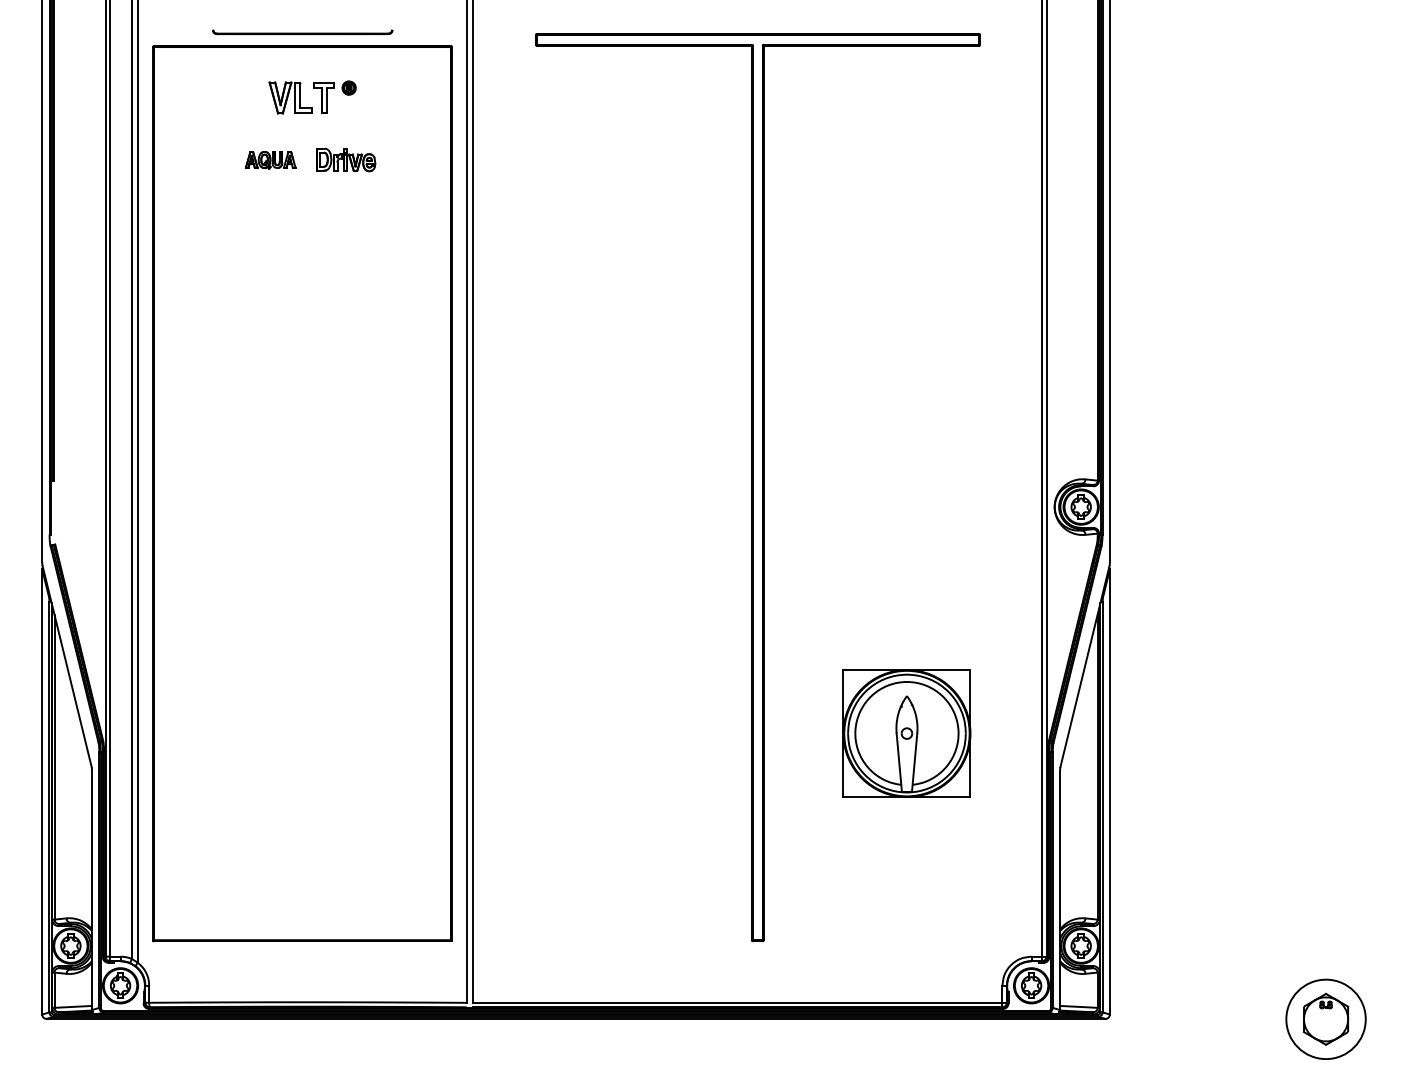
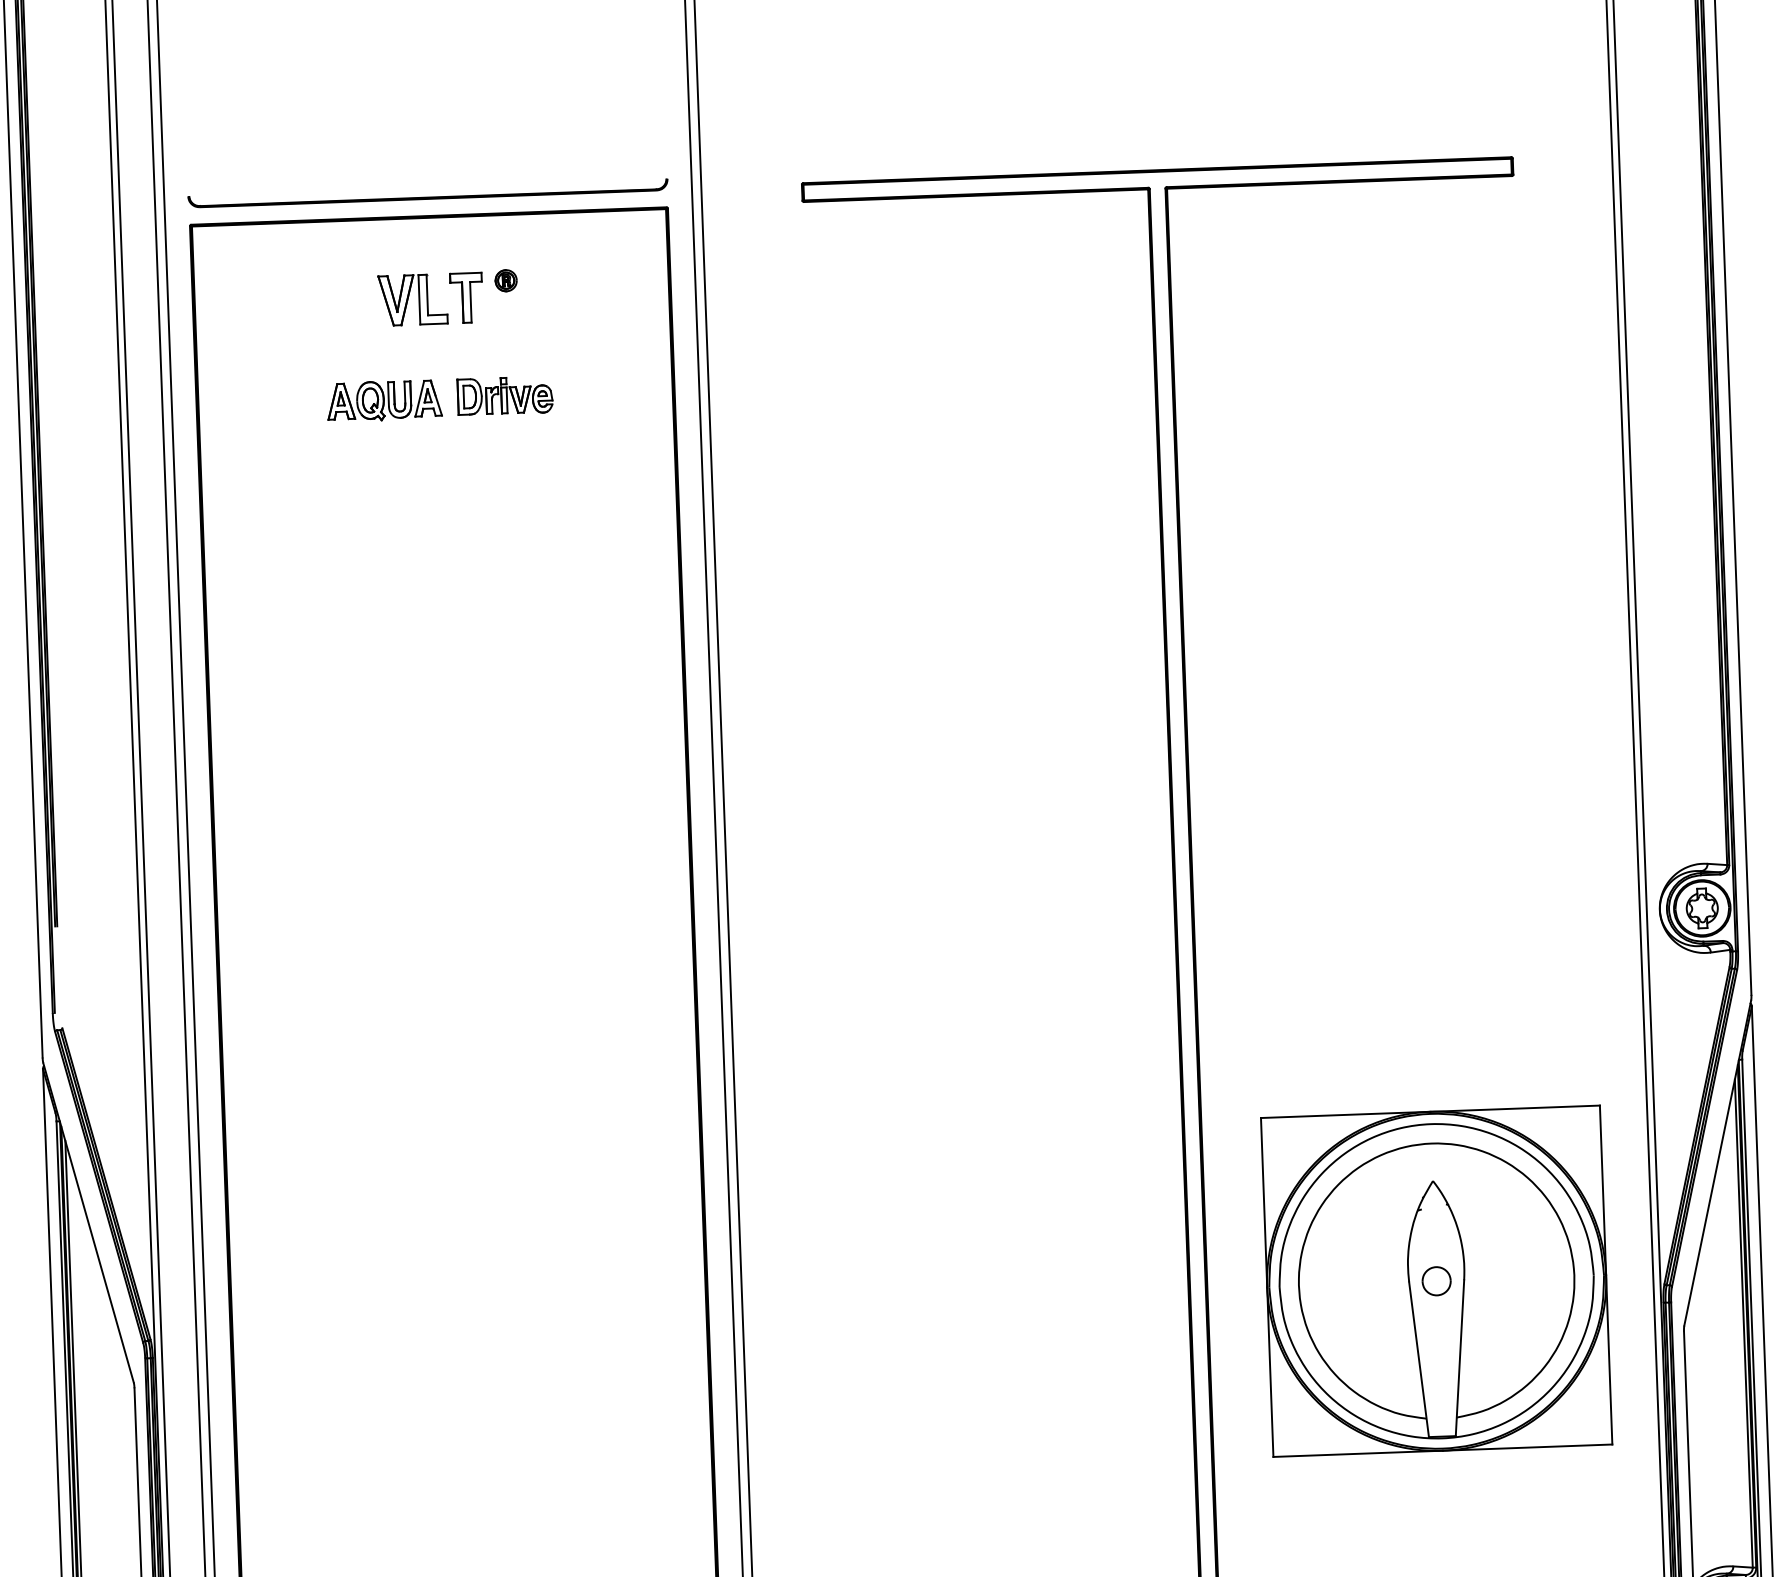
part: (302, 32) -> (428, 194), size x1.67
part: (270, 160) -> (384, 401), size x1.43
part: (906, 733) -> (1435, 1281), size x1.67

